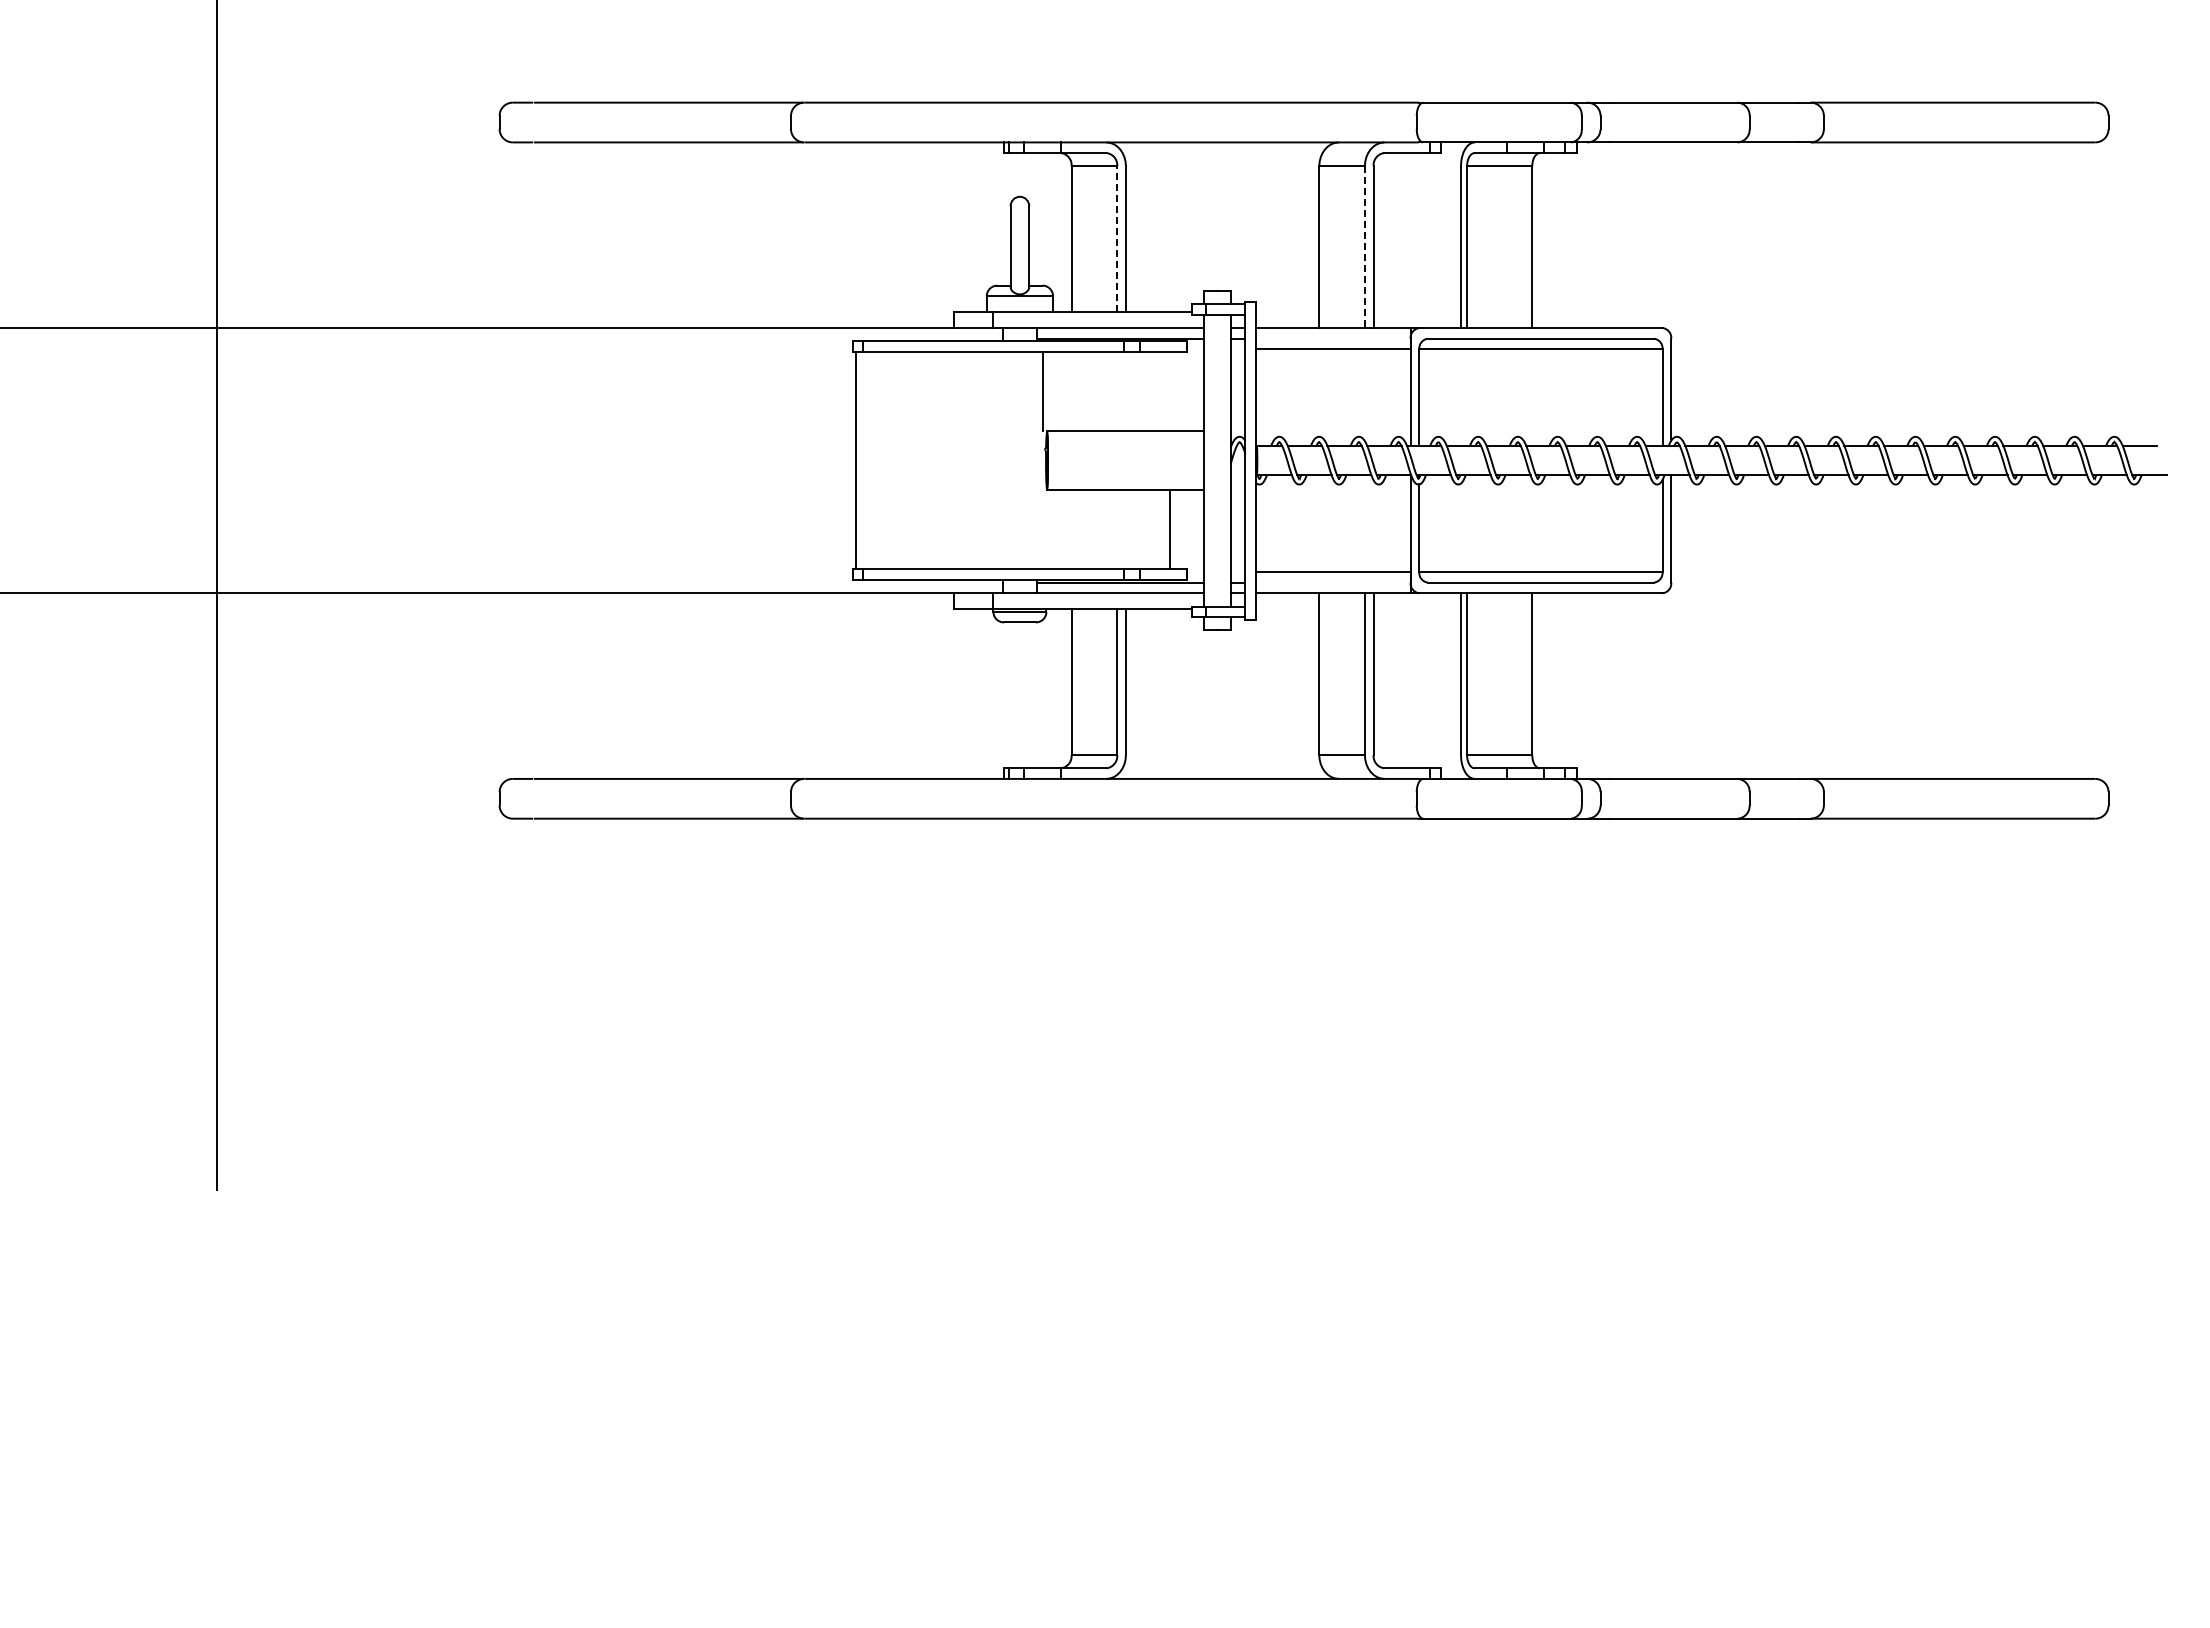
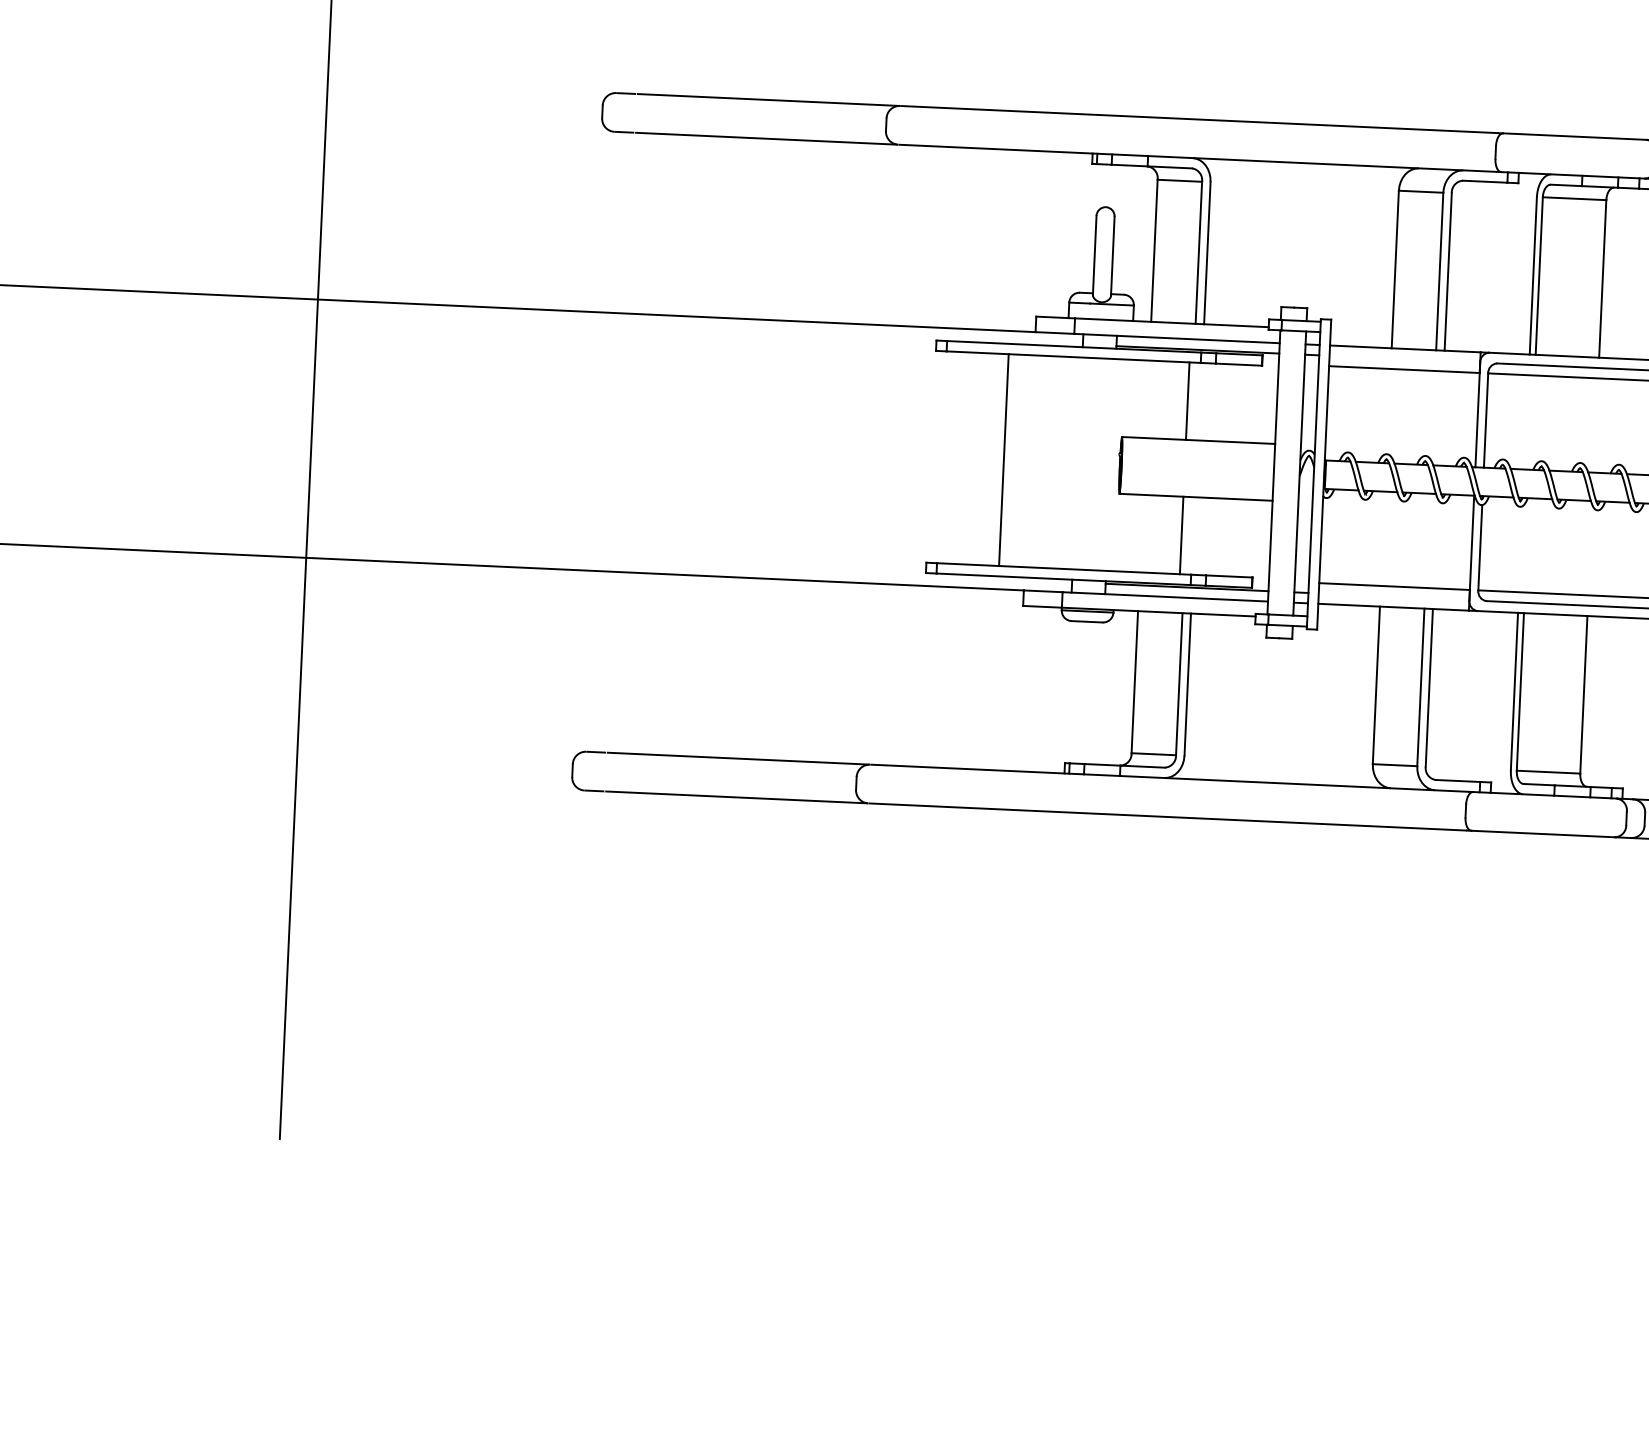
line: (1117, 239) -> (1199, 253), dashed -> solid
line: (1364, 247) -> (1439, 271), dashed -> solid
line: (1042, 391) -> (1187, 400), moved
line: (856, 460) -> (1004, 459), moved
line: (1169, 529) -> (1181, 535), moved

